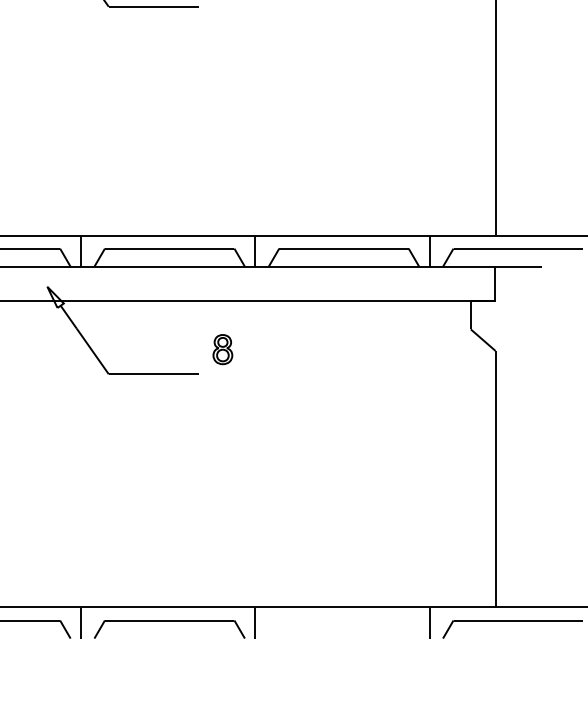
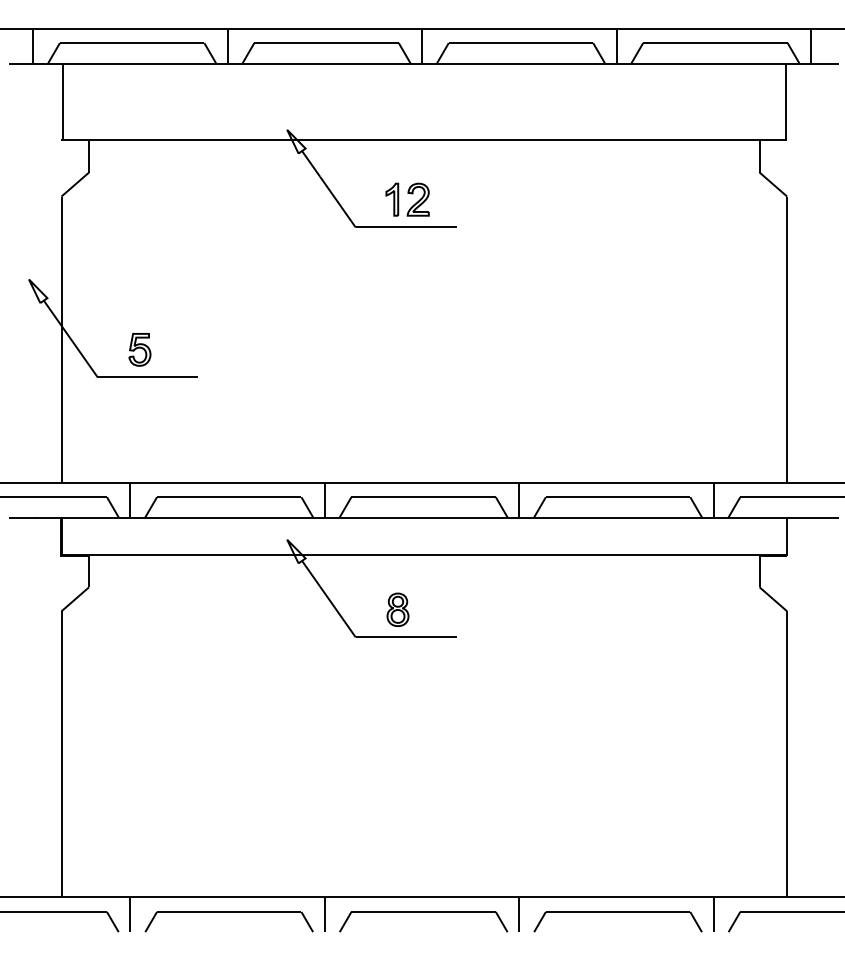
part: (222, 349) -> (397, 609), moved
part: (343, 620) -> (617, 912), added

